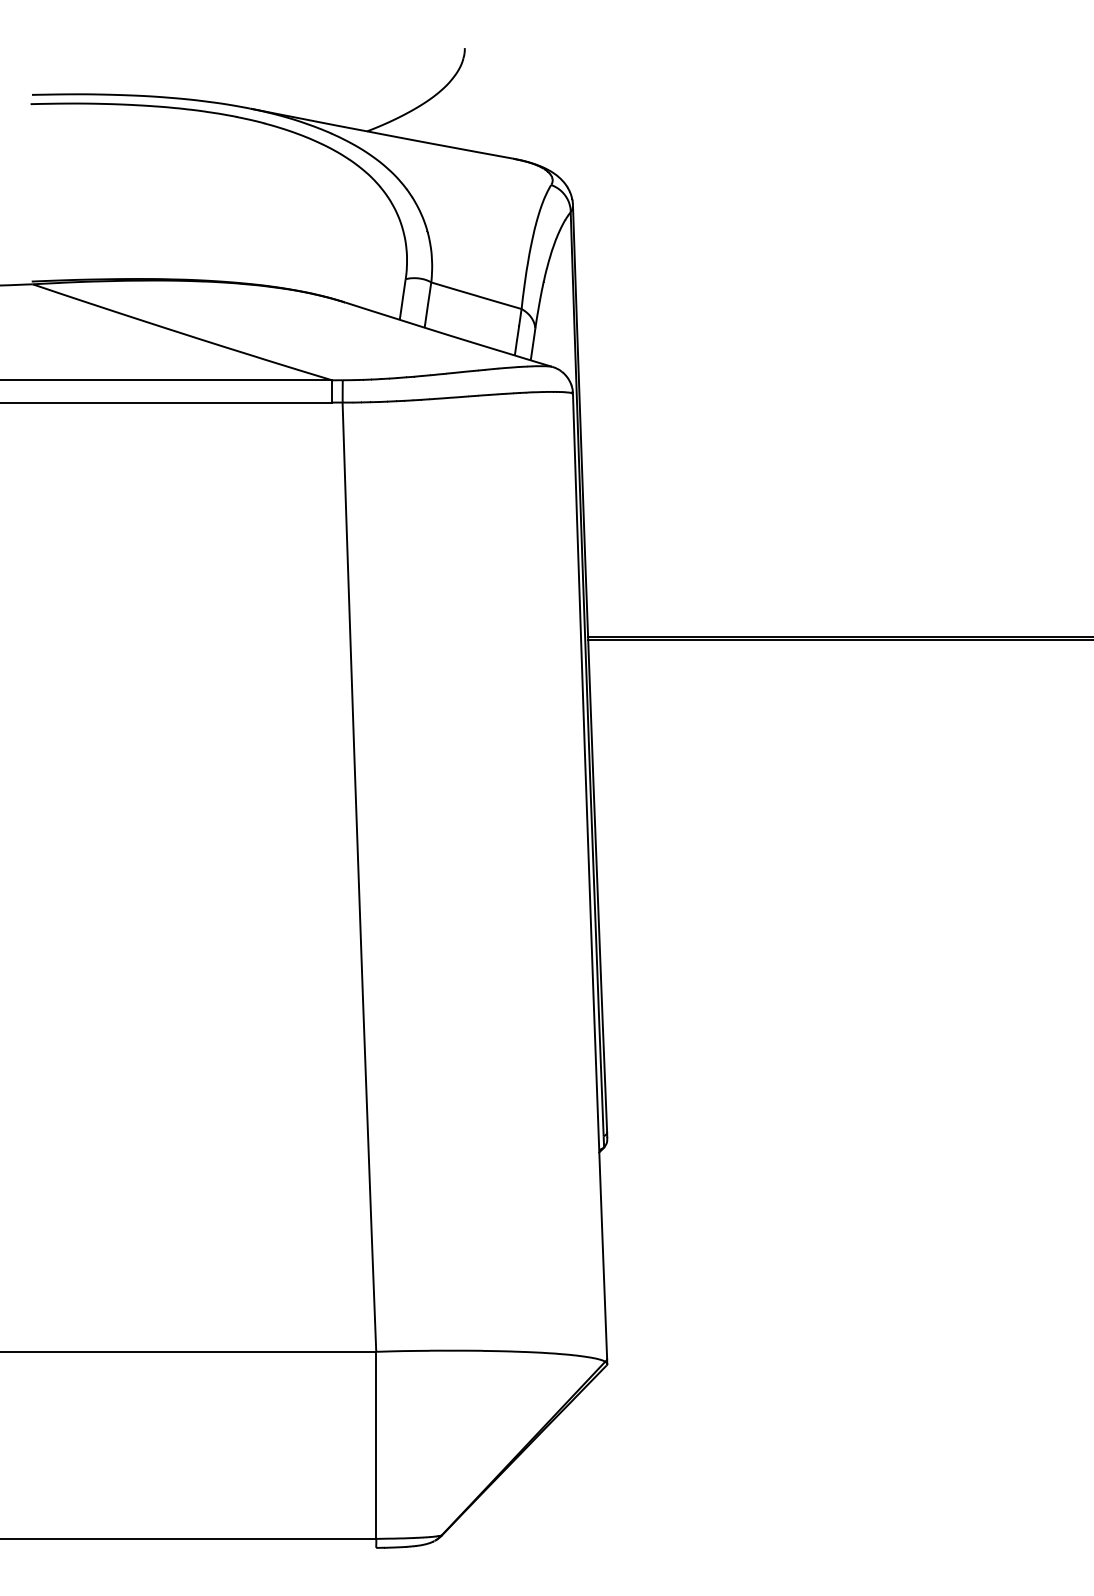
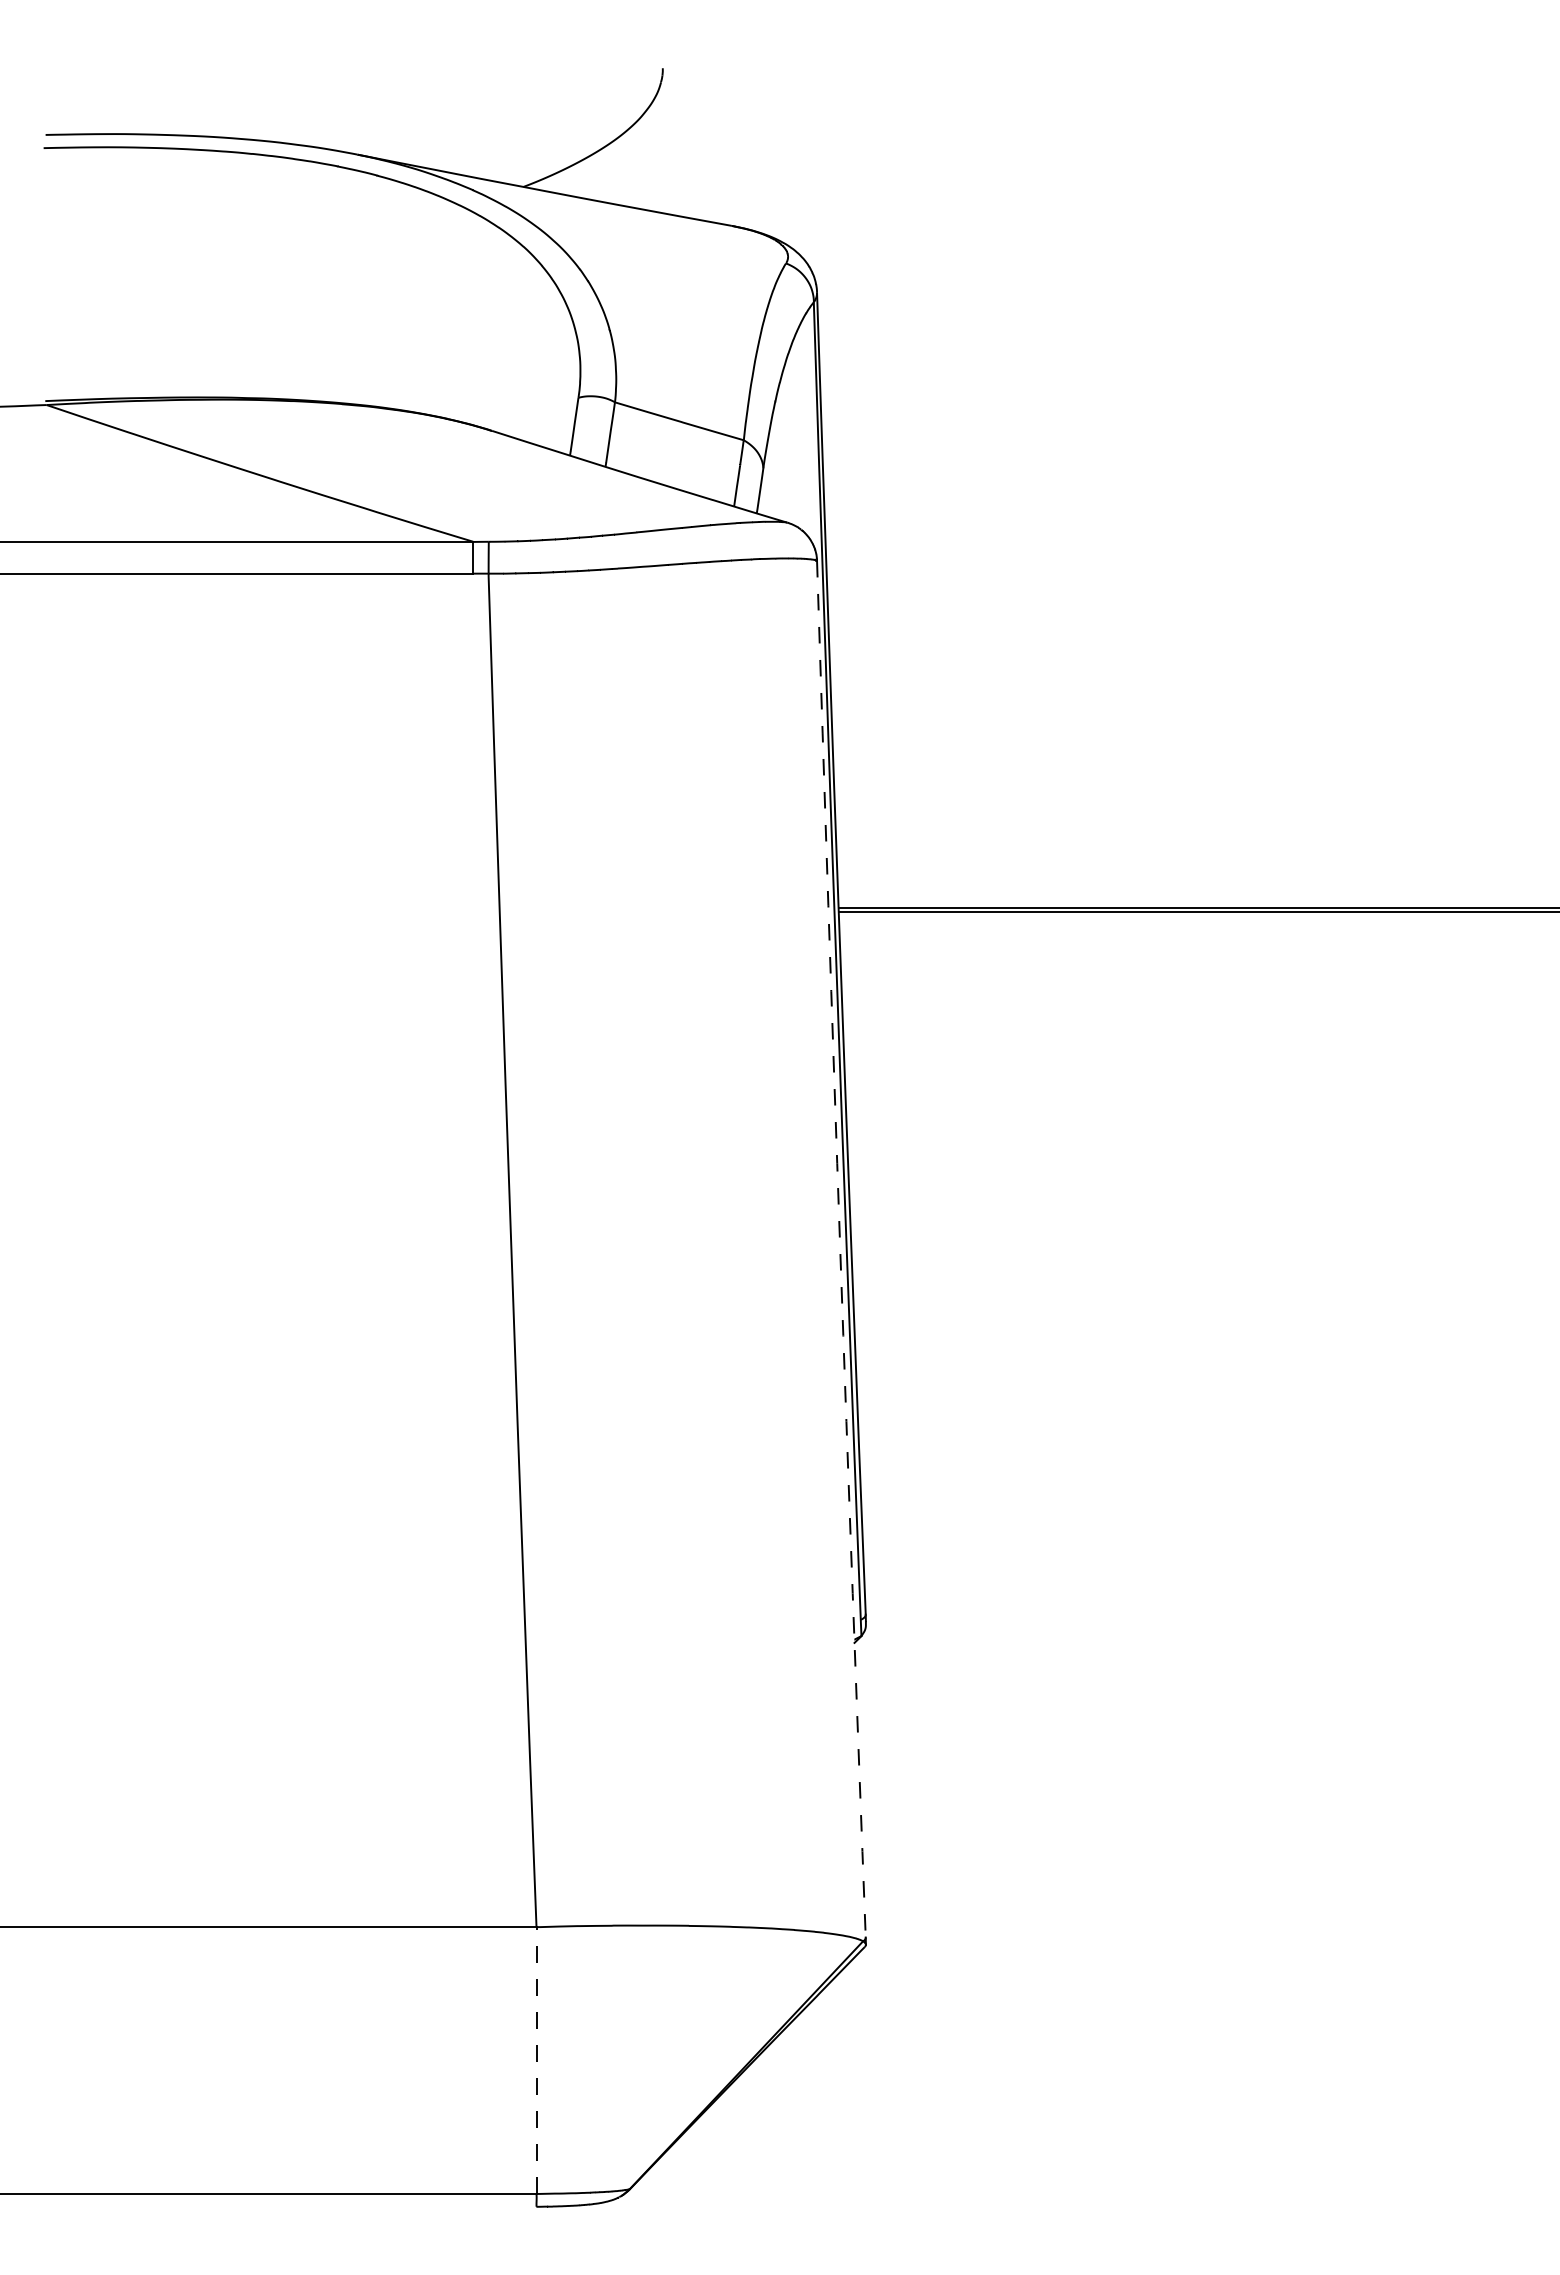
line: (589, 876) -> (840, 1249), solid -> dashed
line: (376, 1445) -> (536, 2060), solid -> dashed

